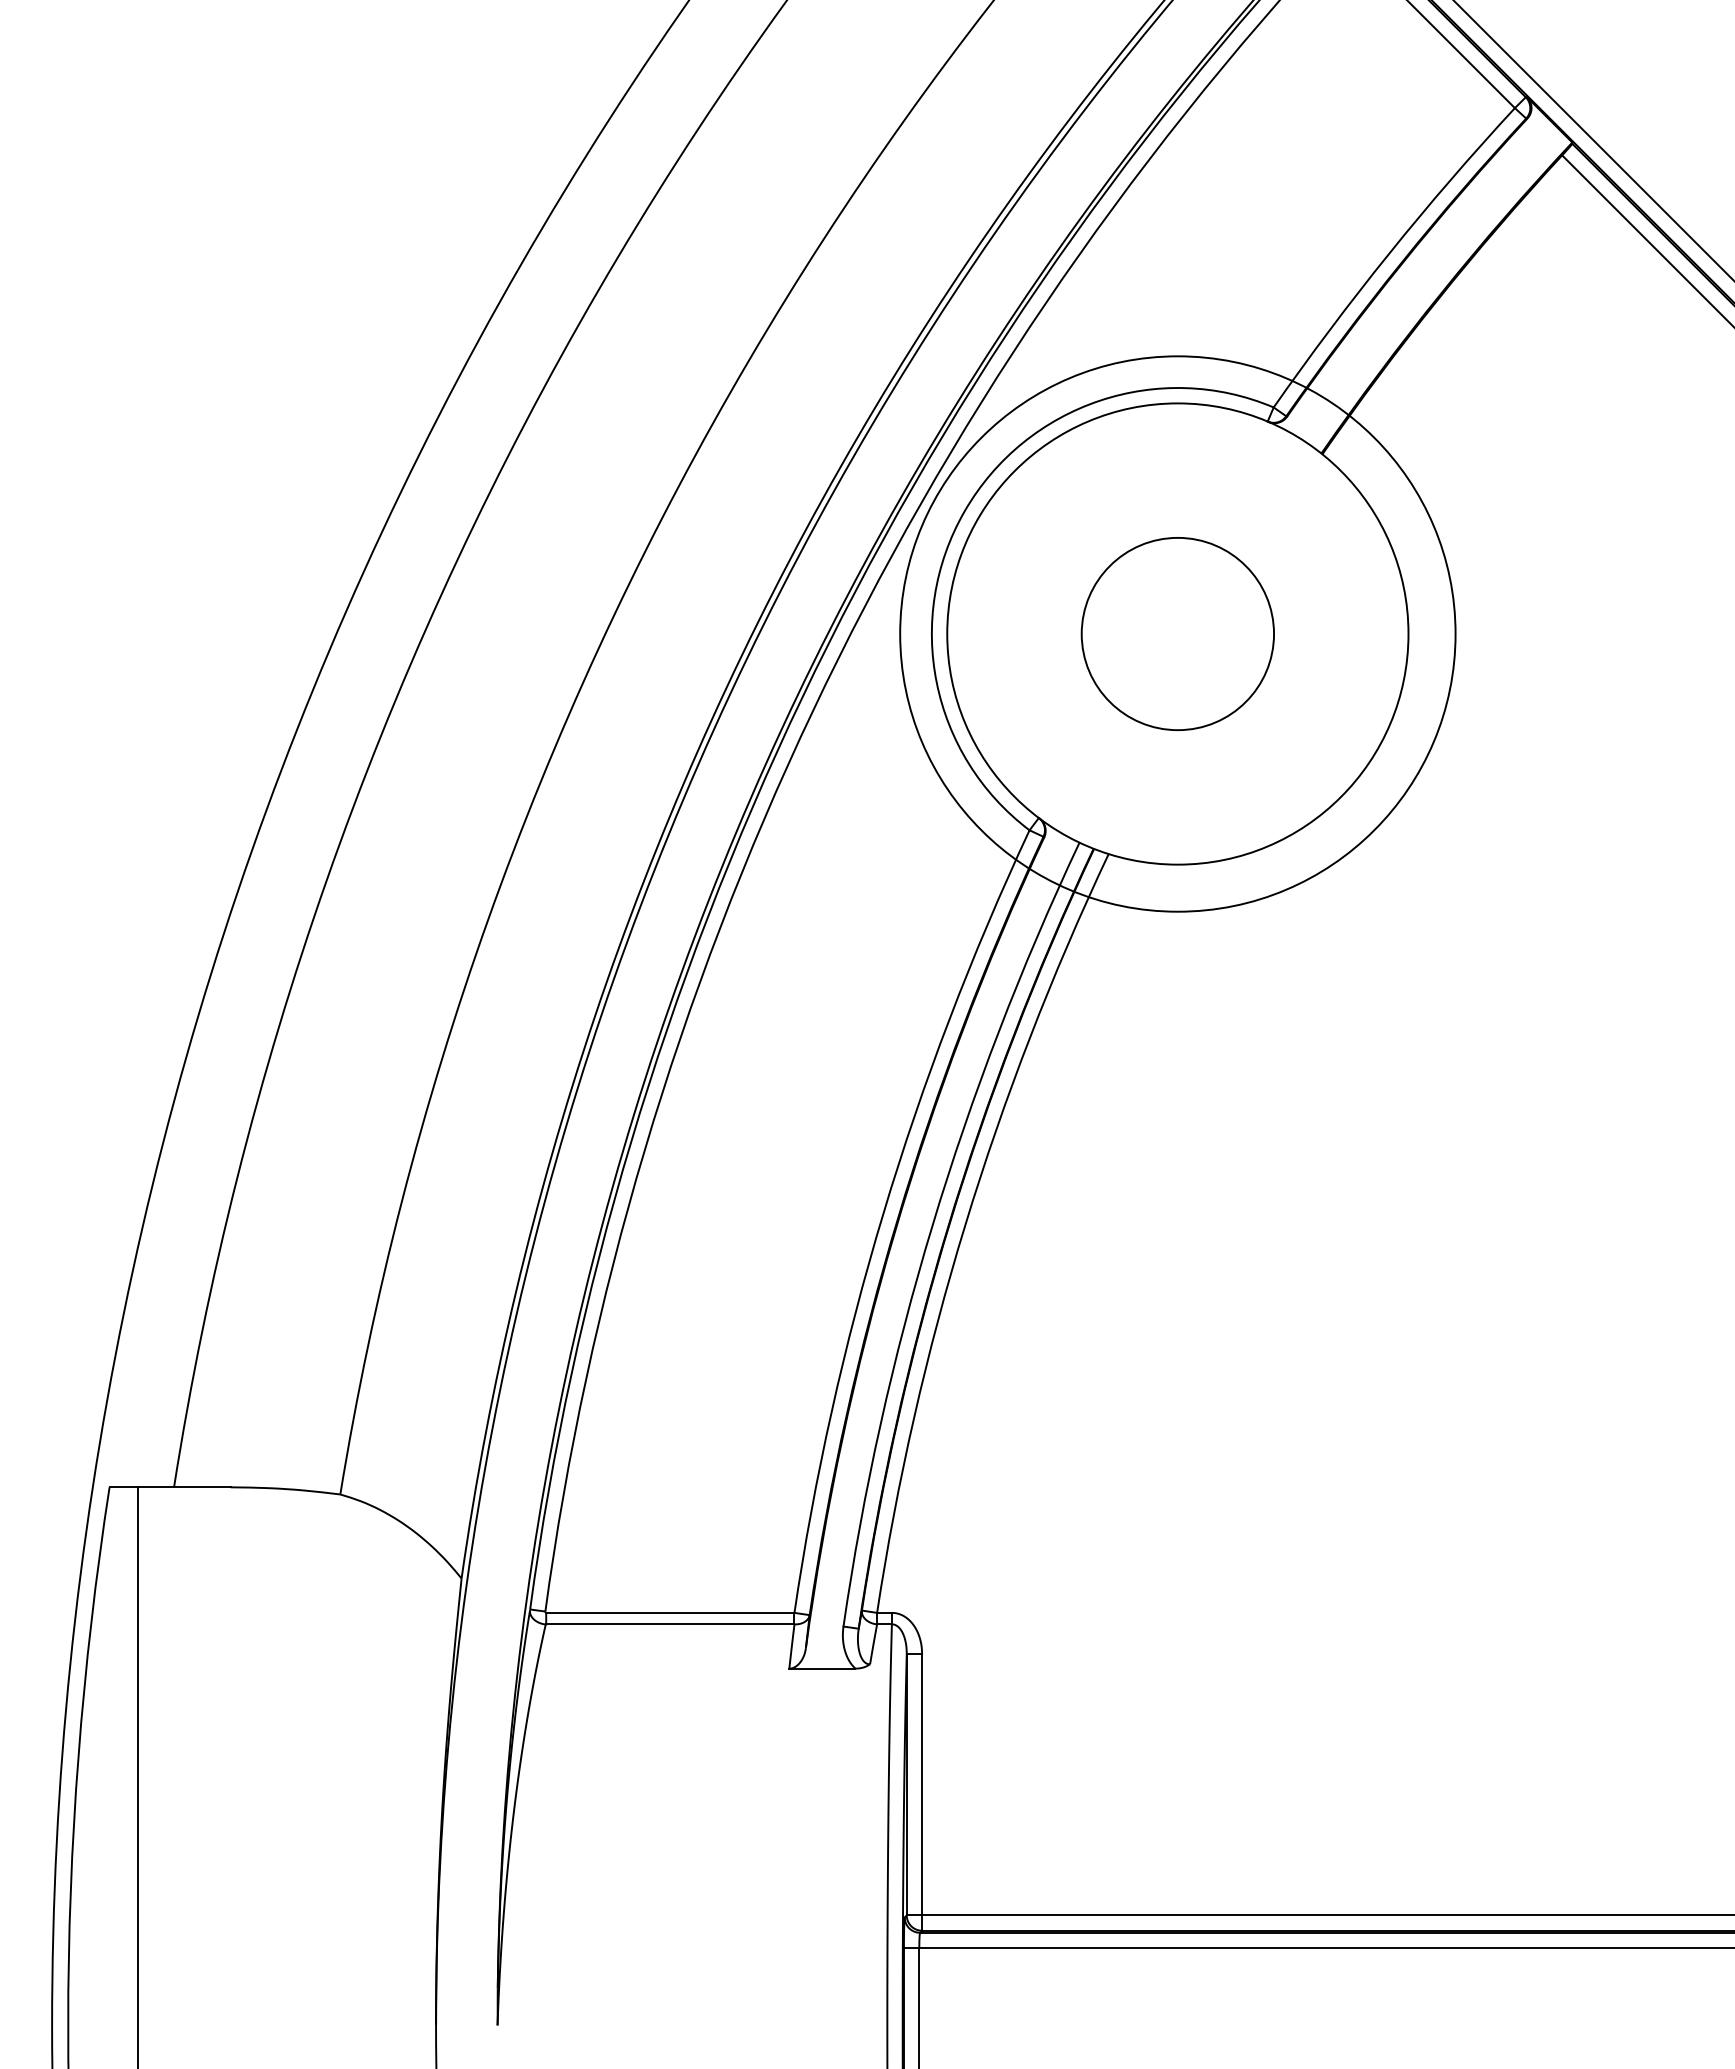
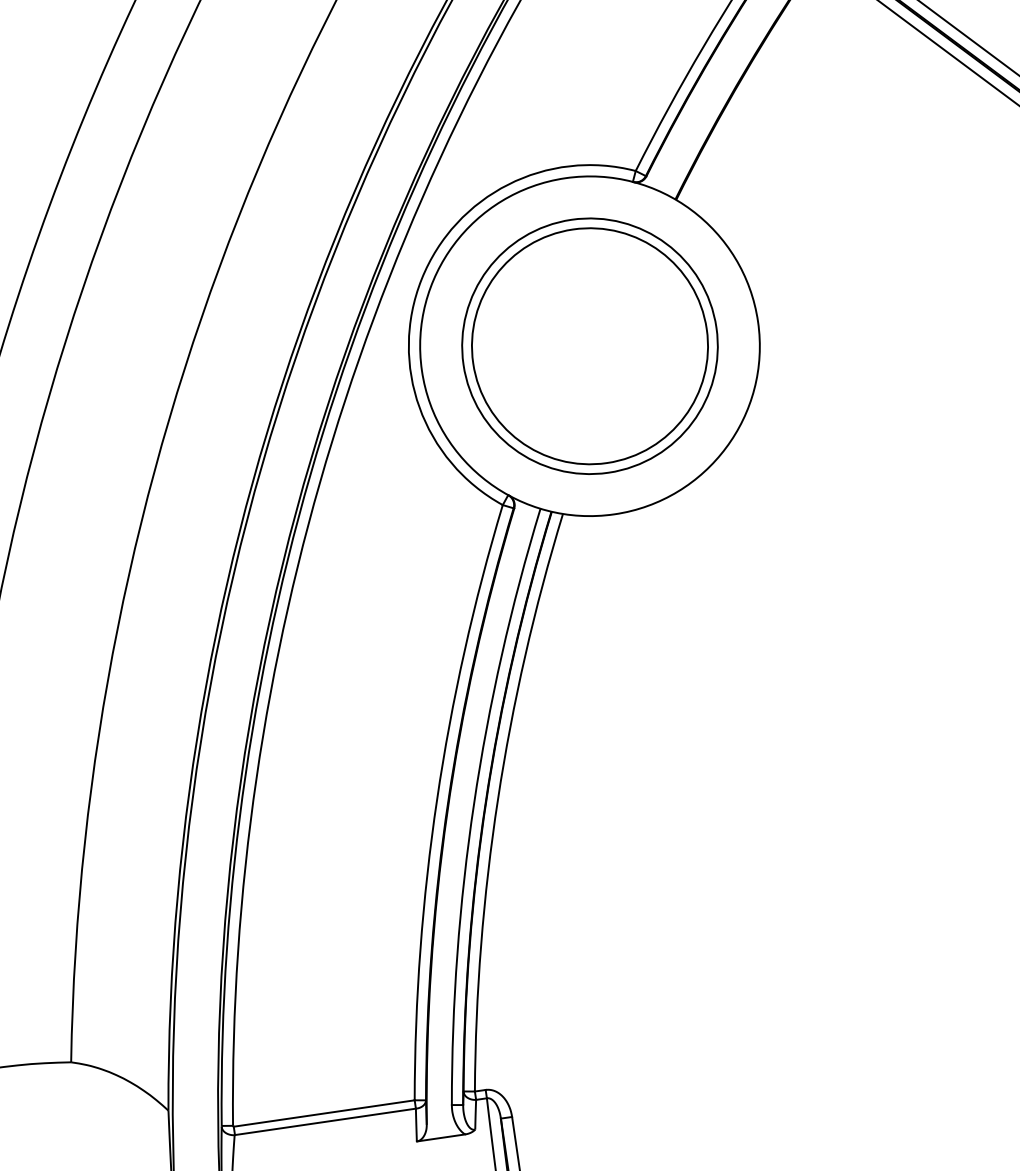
circle: (1177, 633) -> (589, 345), size x0.62
circle: (1177, 633) -> (589, 345), size x1.67

